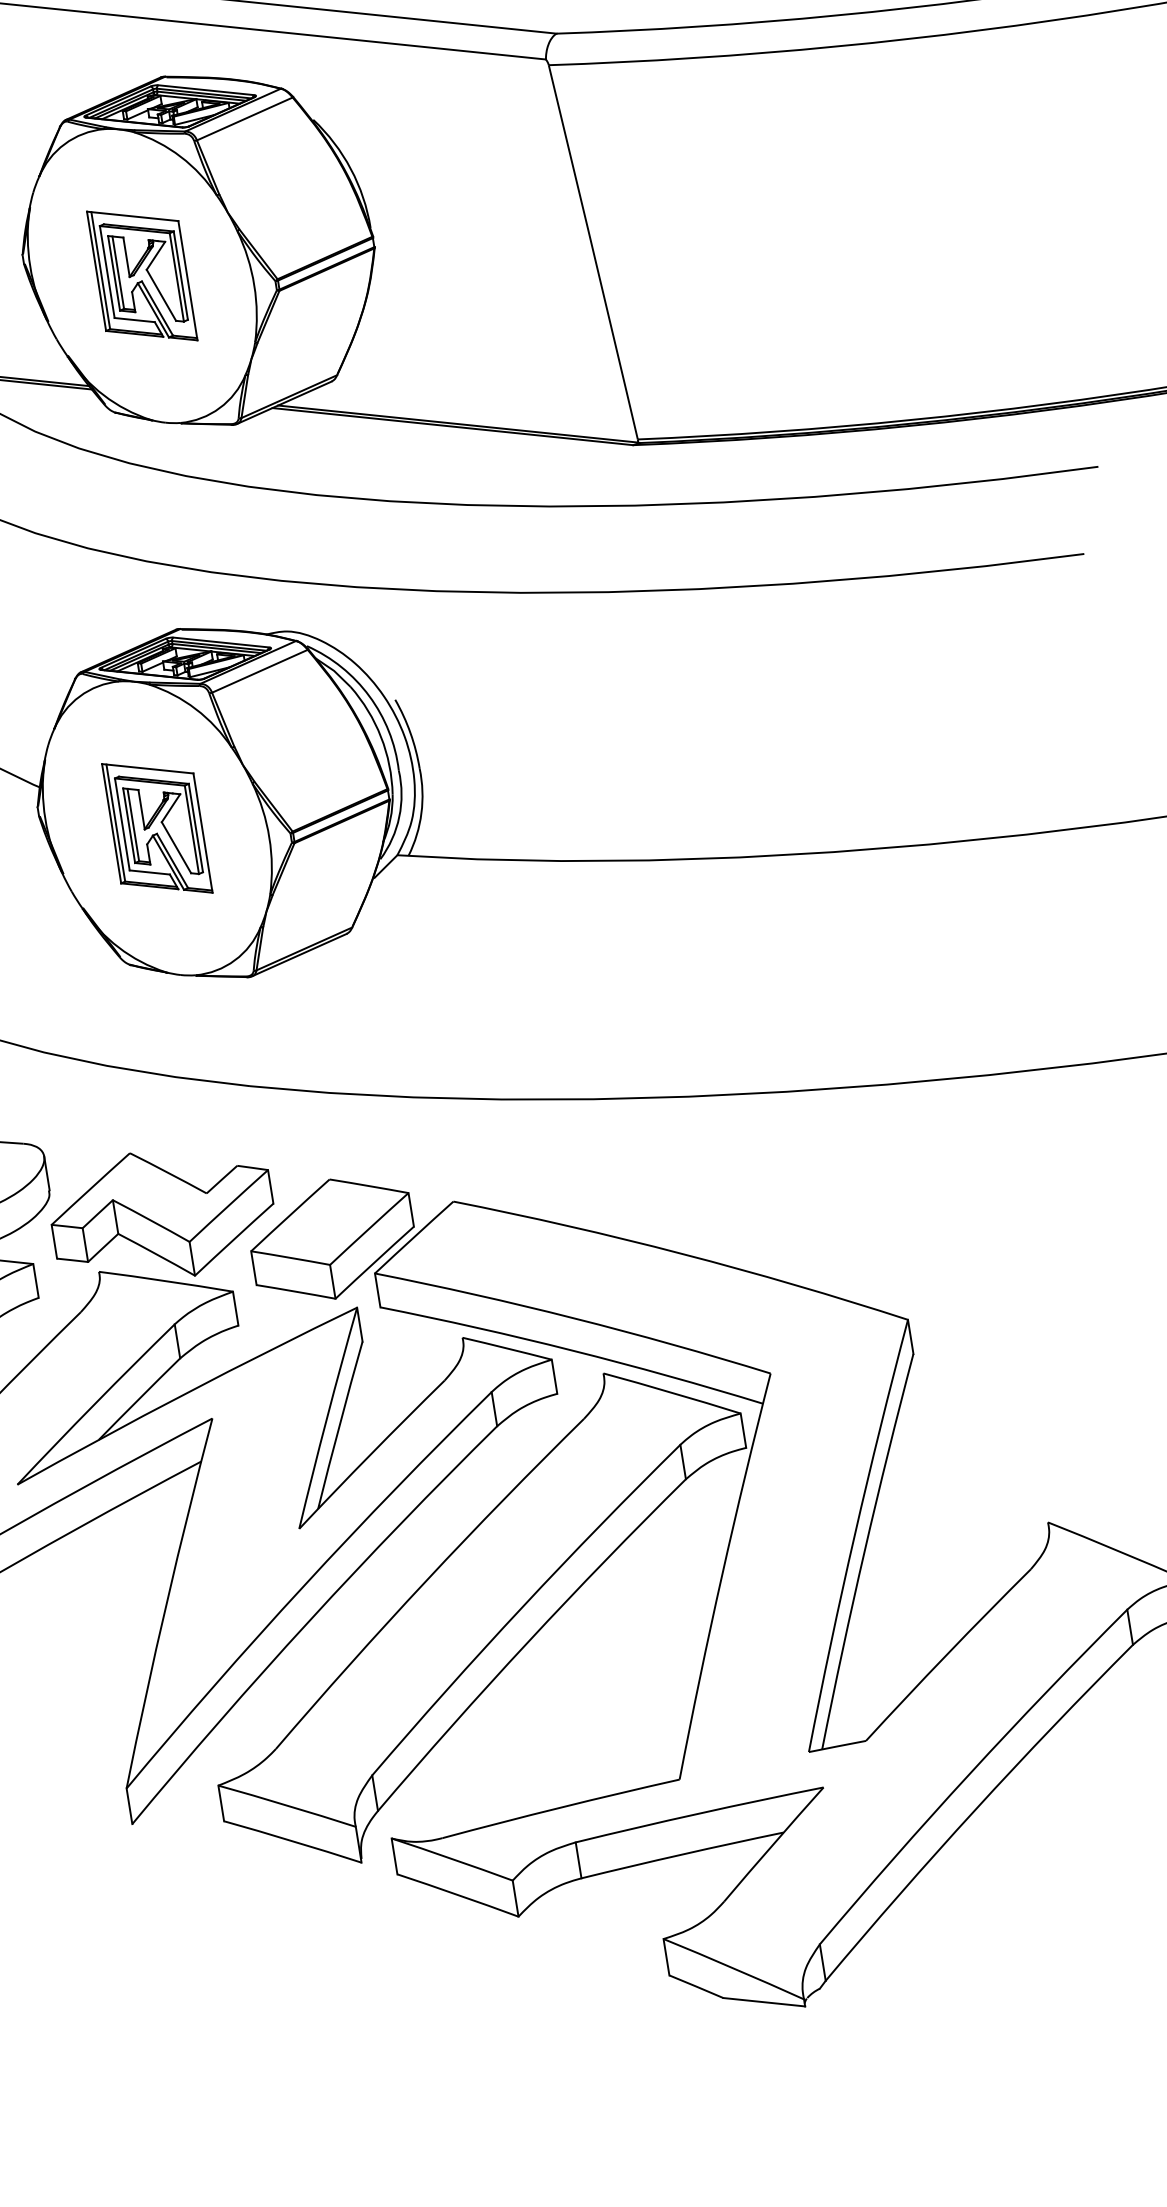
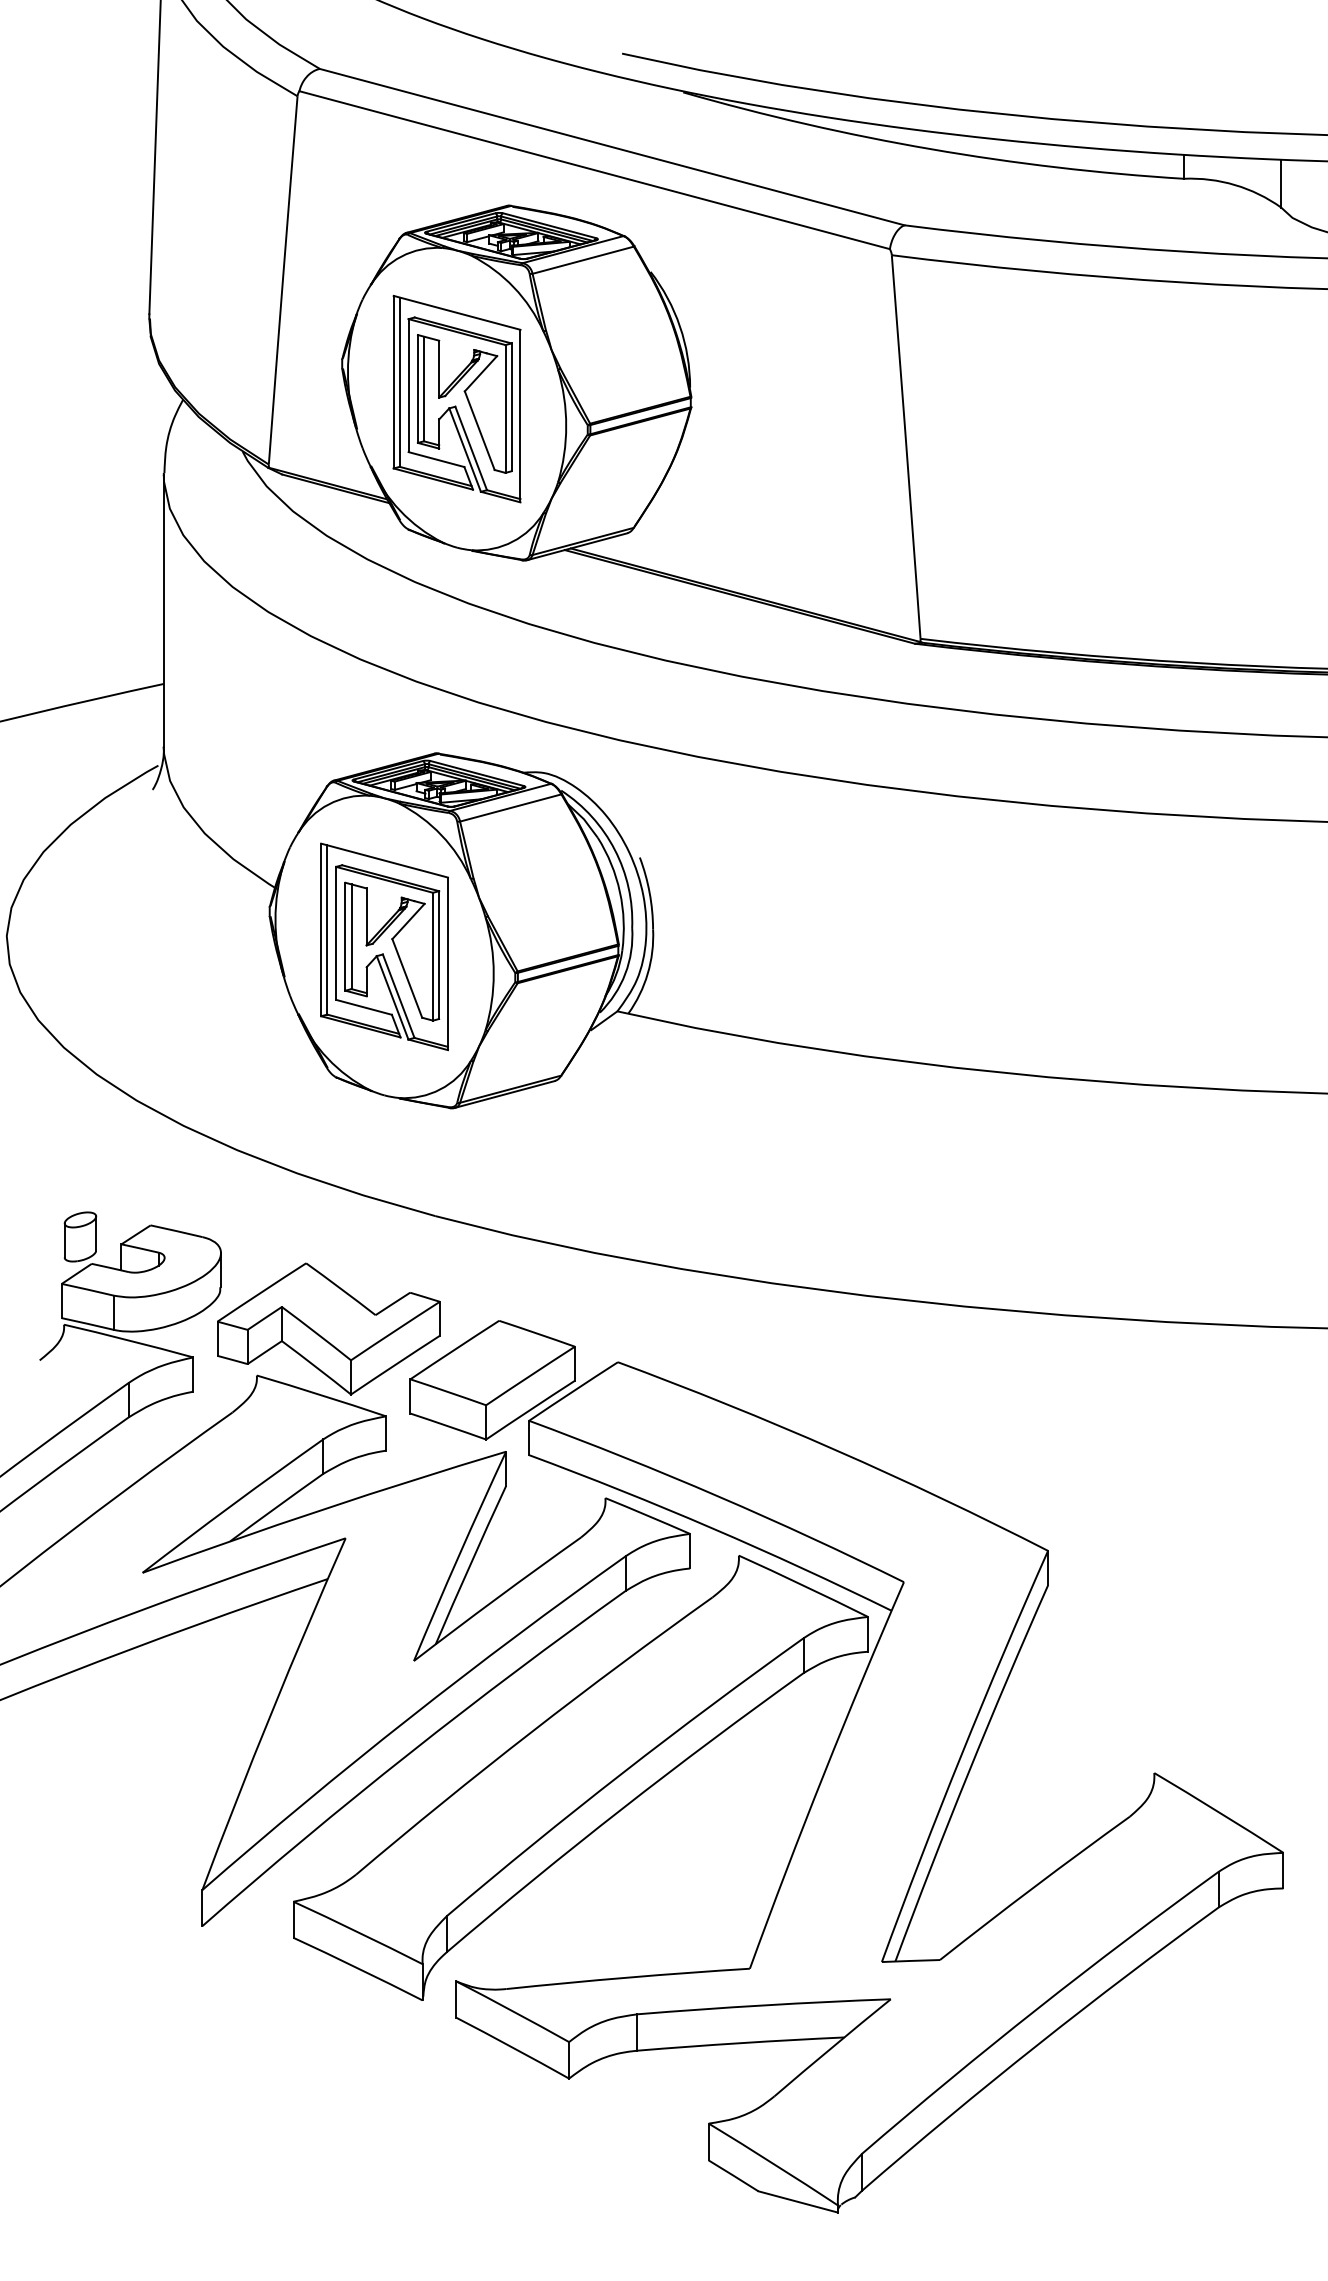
part: (141, 275) -> (456, 398), size x1.43
part: (157, 828) -> (384, 946), size x1.43

